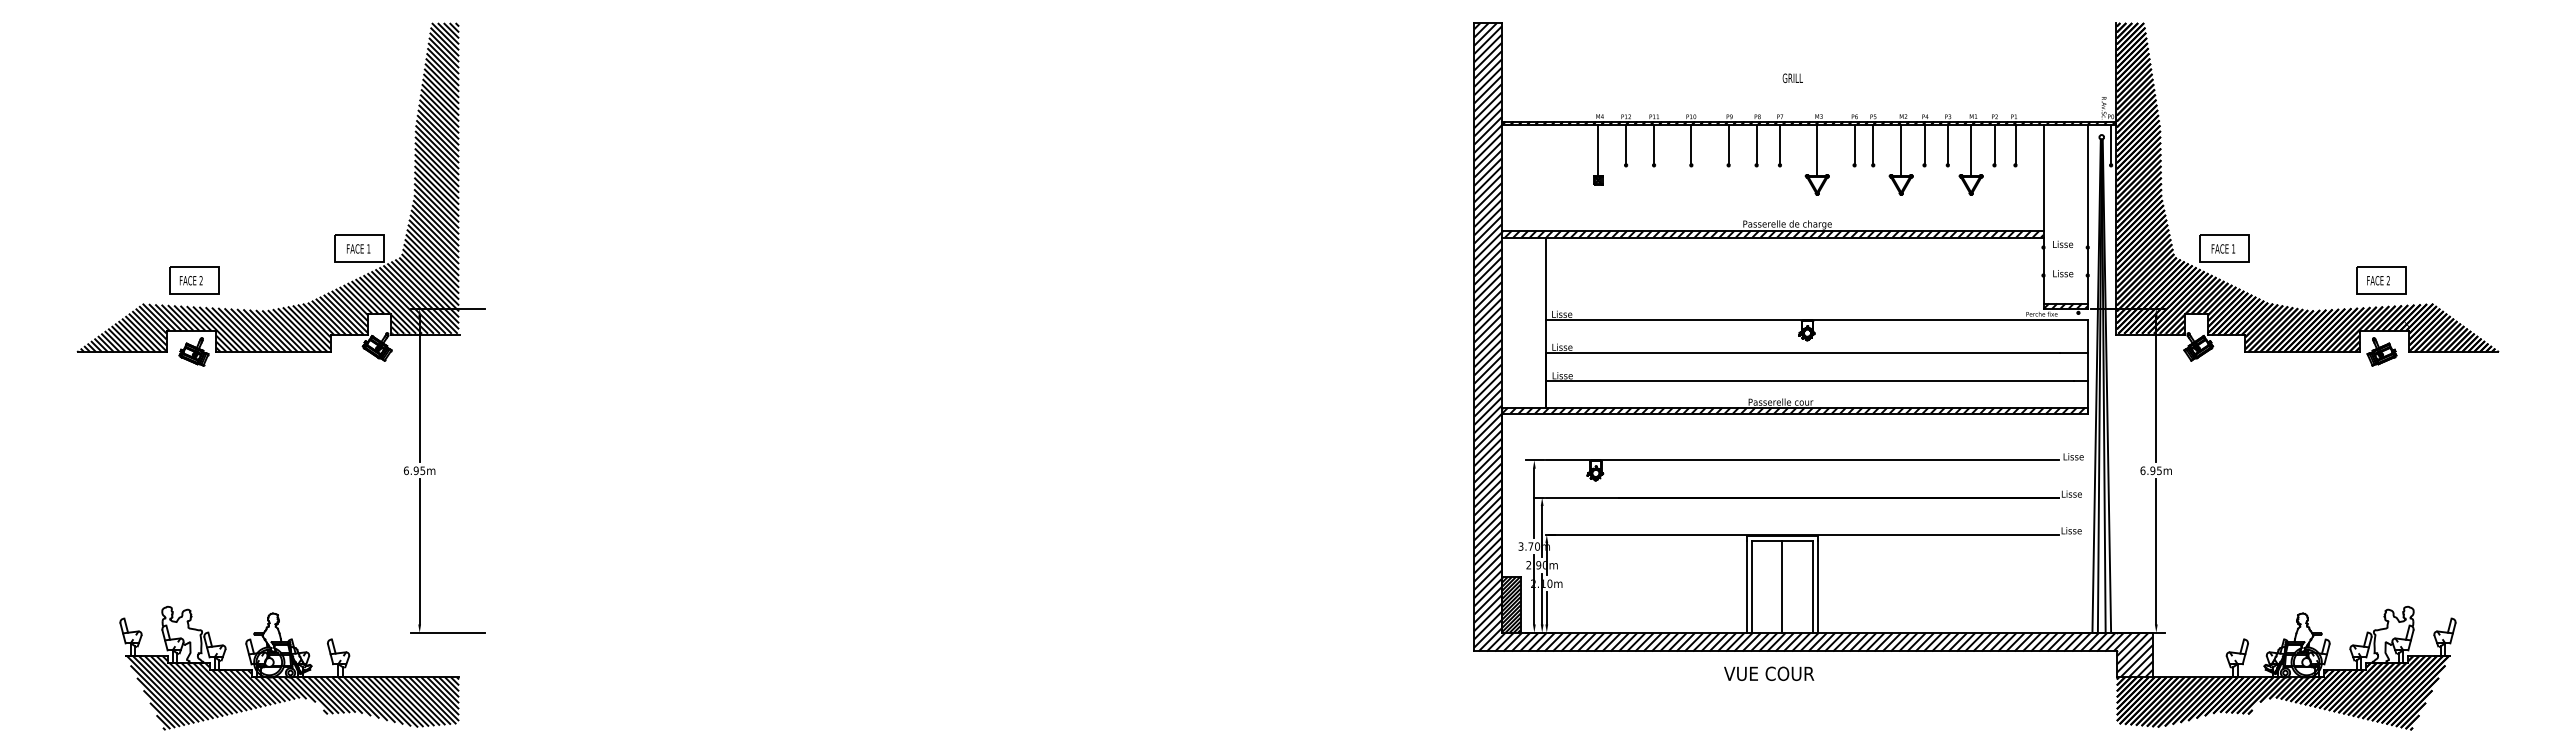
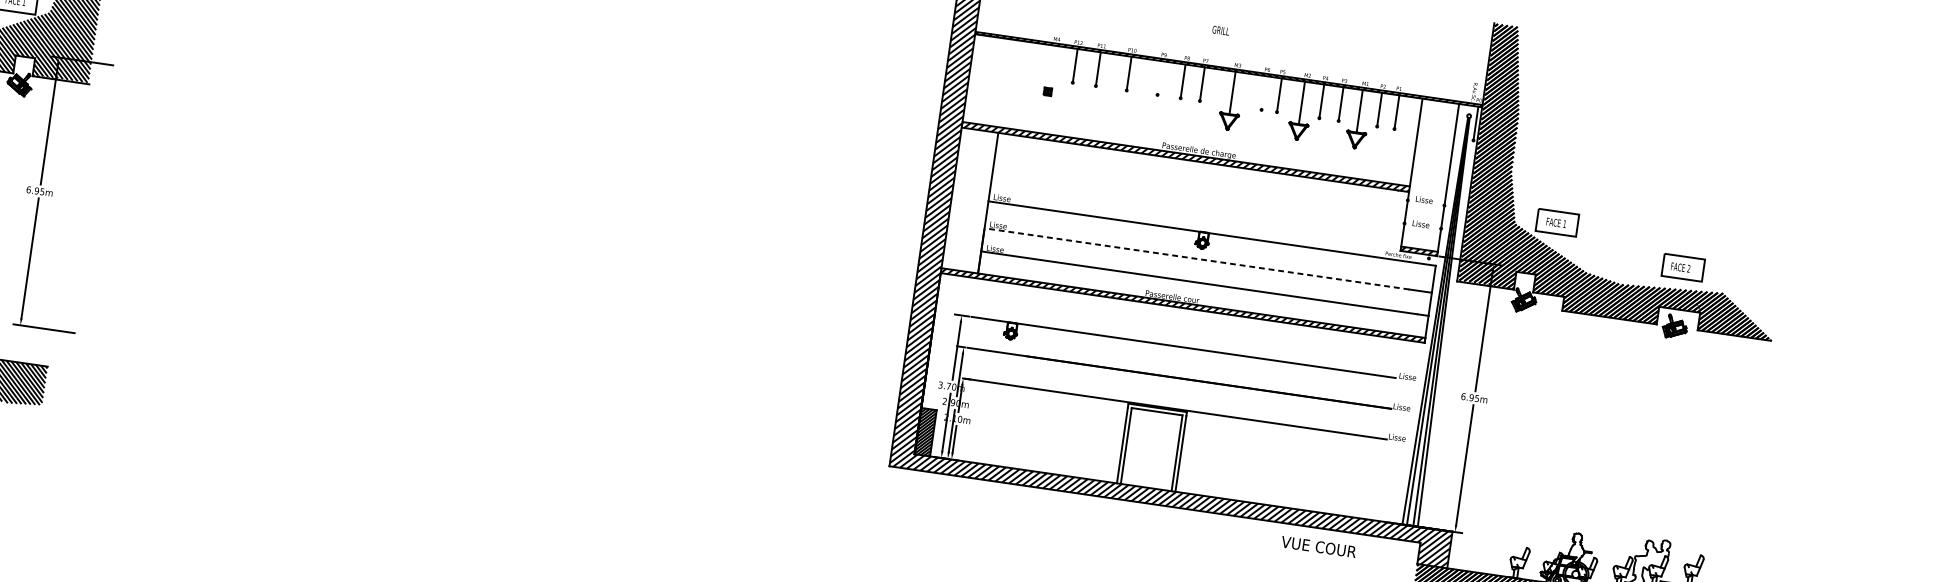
line: (1728, 144) -> (1159, 77), removed
line: (1854, 144) -> (1263, 92), removed
line: (1598, 149) -> (1051, 66), removed
line: (1802, 353) -> (1196, 259), solid -> dashed
line: (1782, 586) -> (1151, 449), removed
text: (1769, 673) -> (1319, 546), moved

